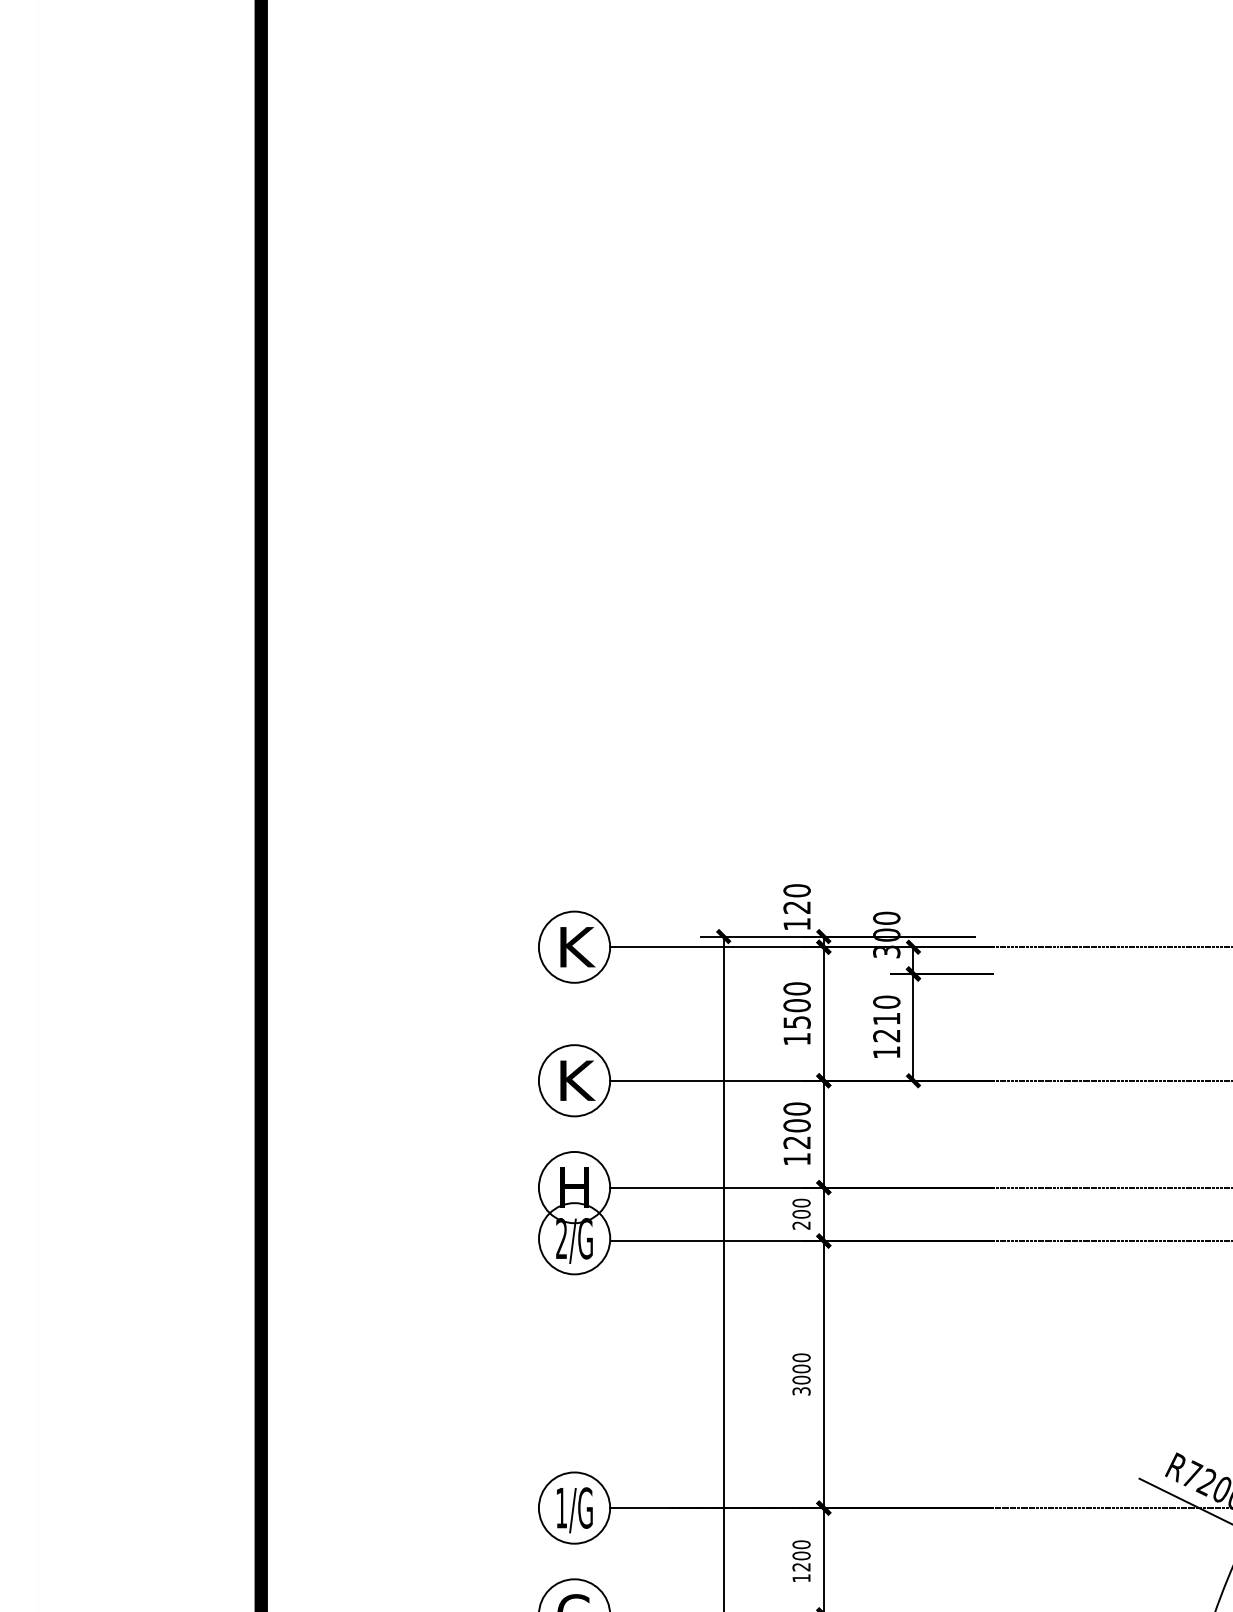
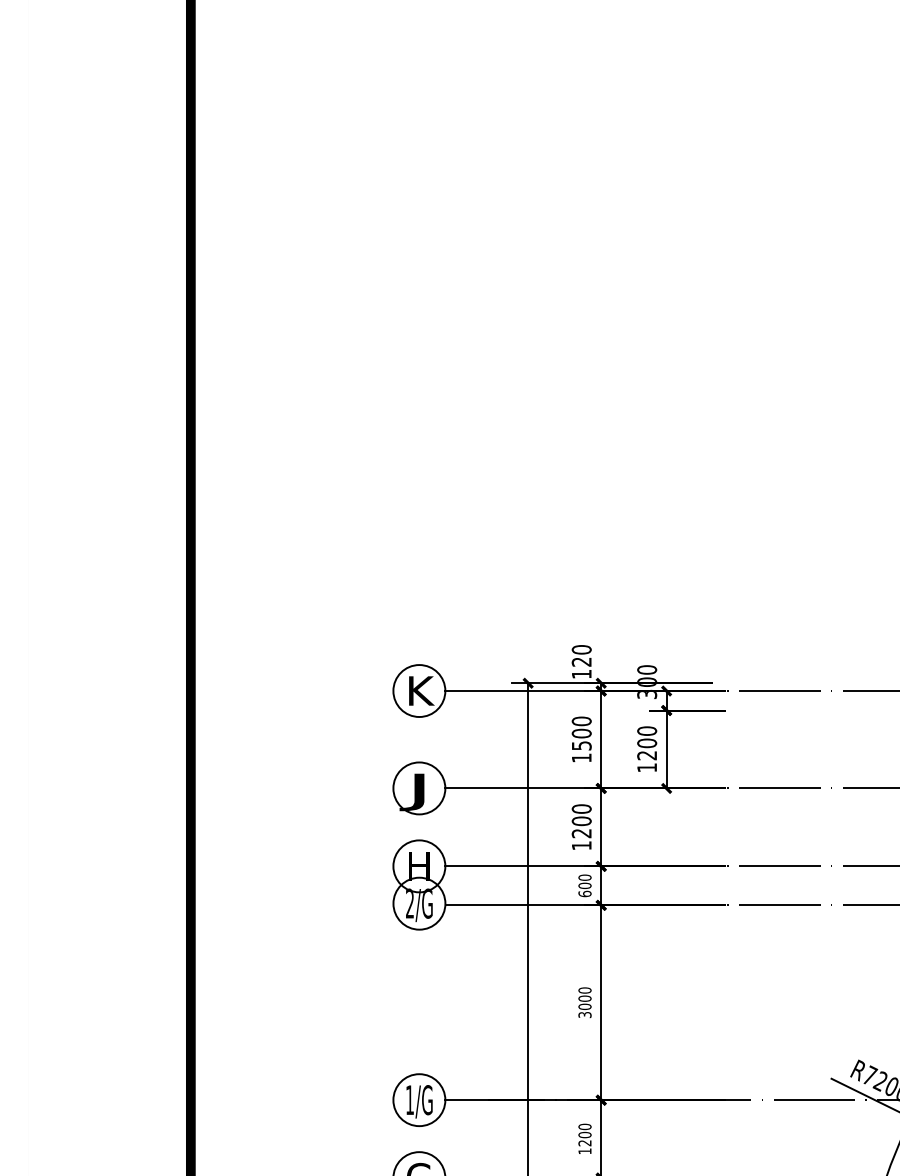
text: (886, 1018) -> (646, 743), 1210 -> 1200
text: (571, 1085) -> (417, 791), K -> J
text: (801, 1225) -> (584, 894), 200 -> 600

